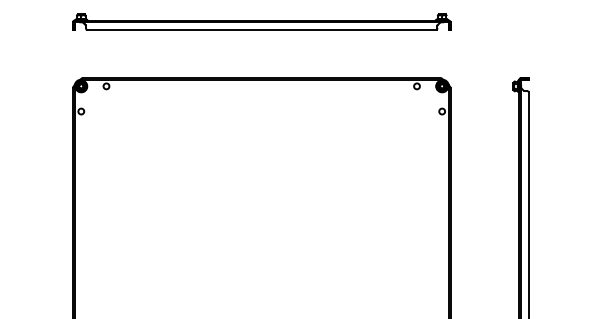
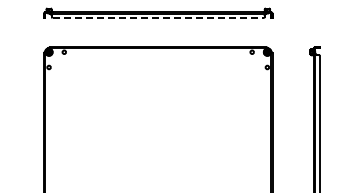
line: (262, 30) -> (158, 18), solid -> dashed

